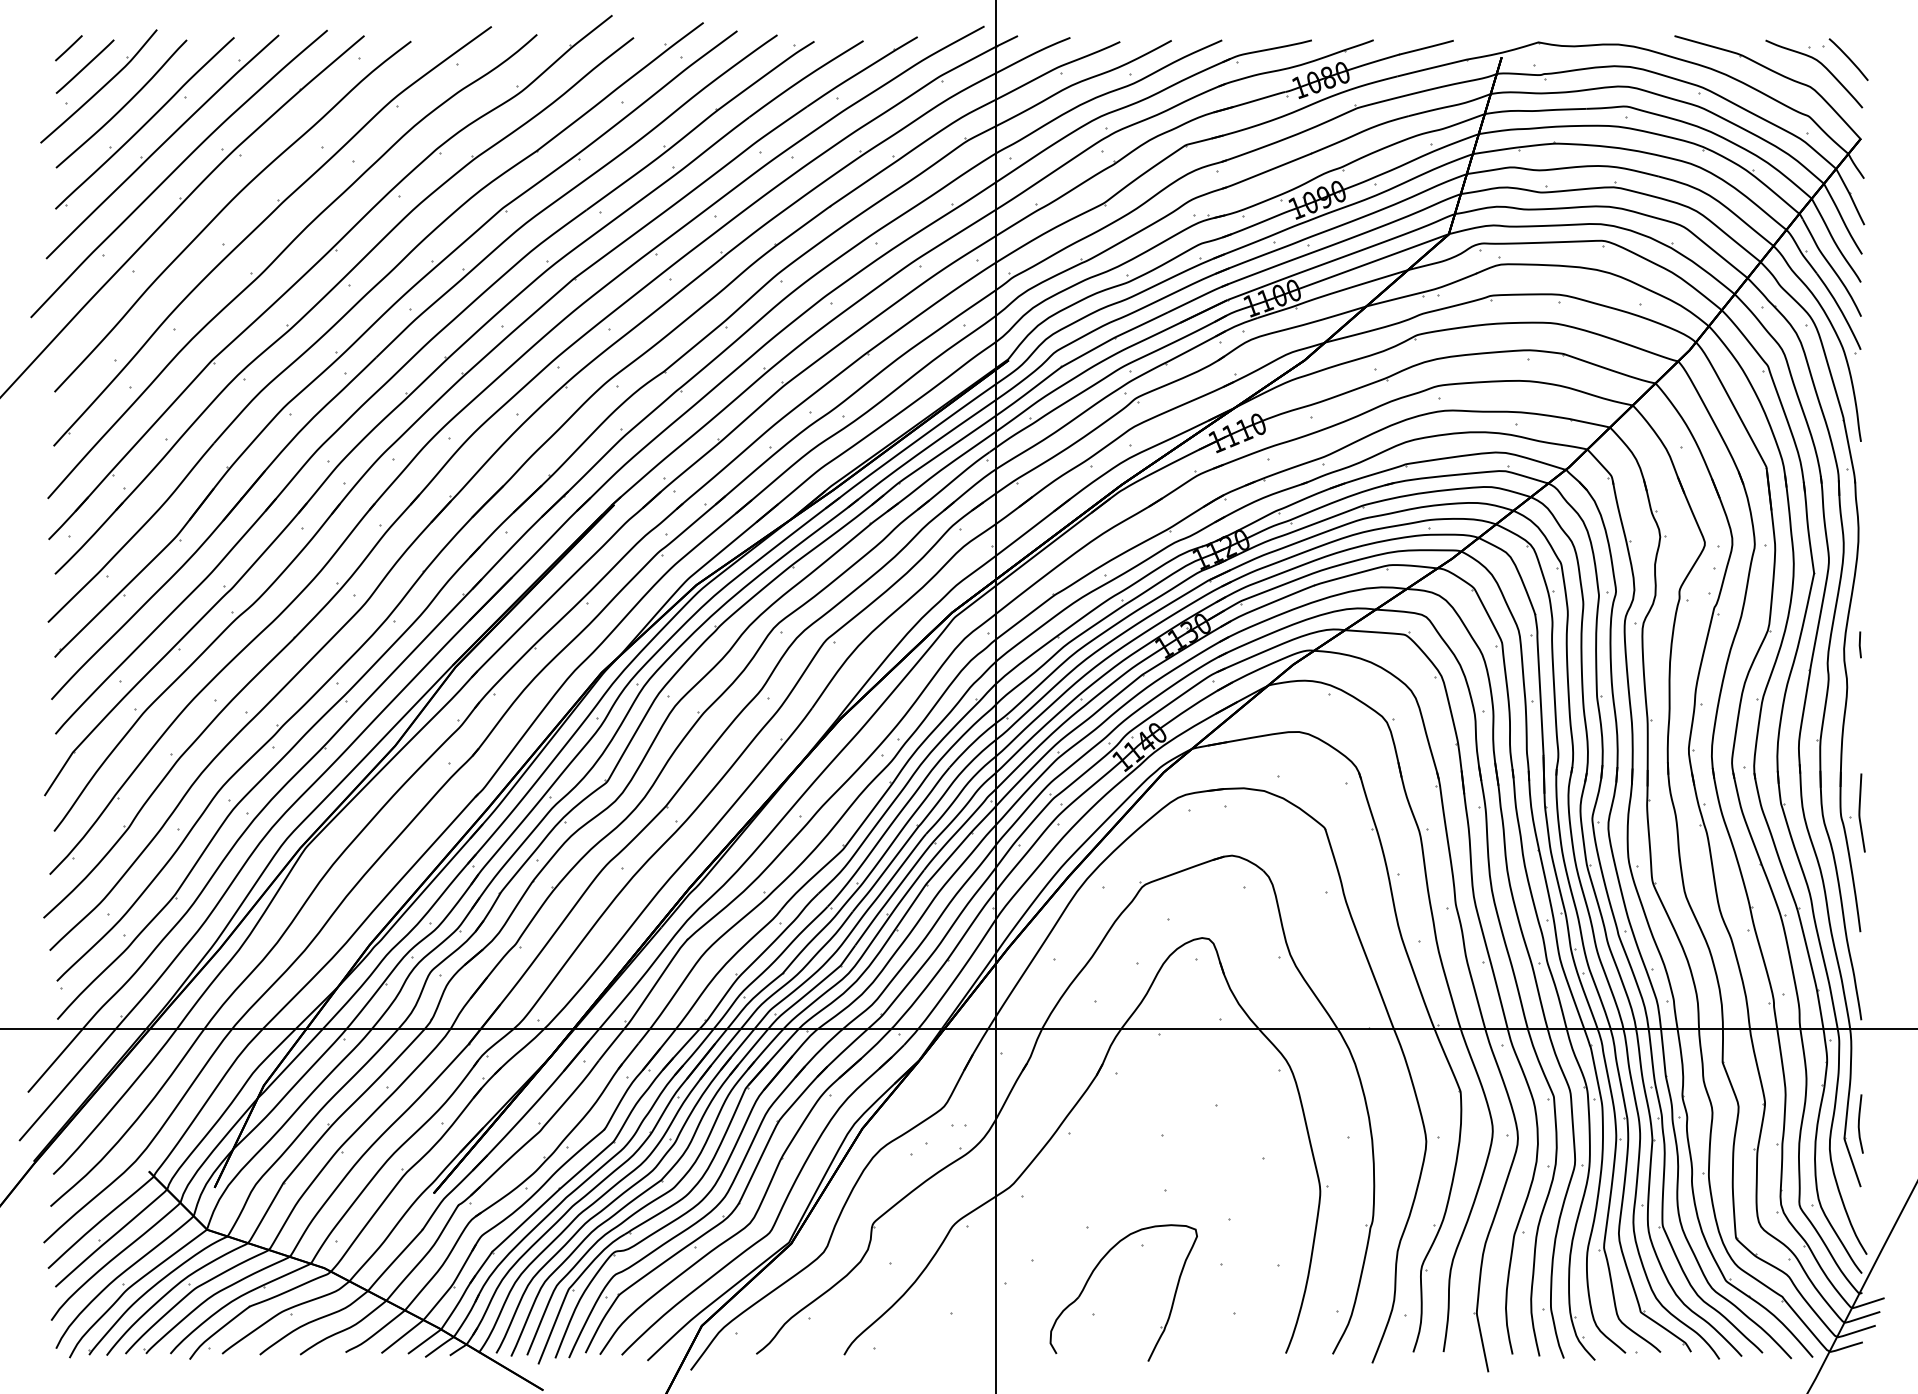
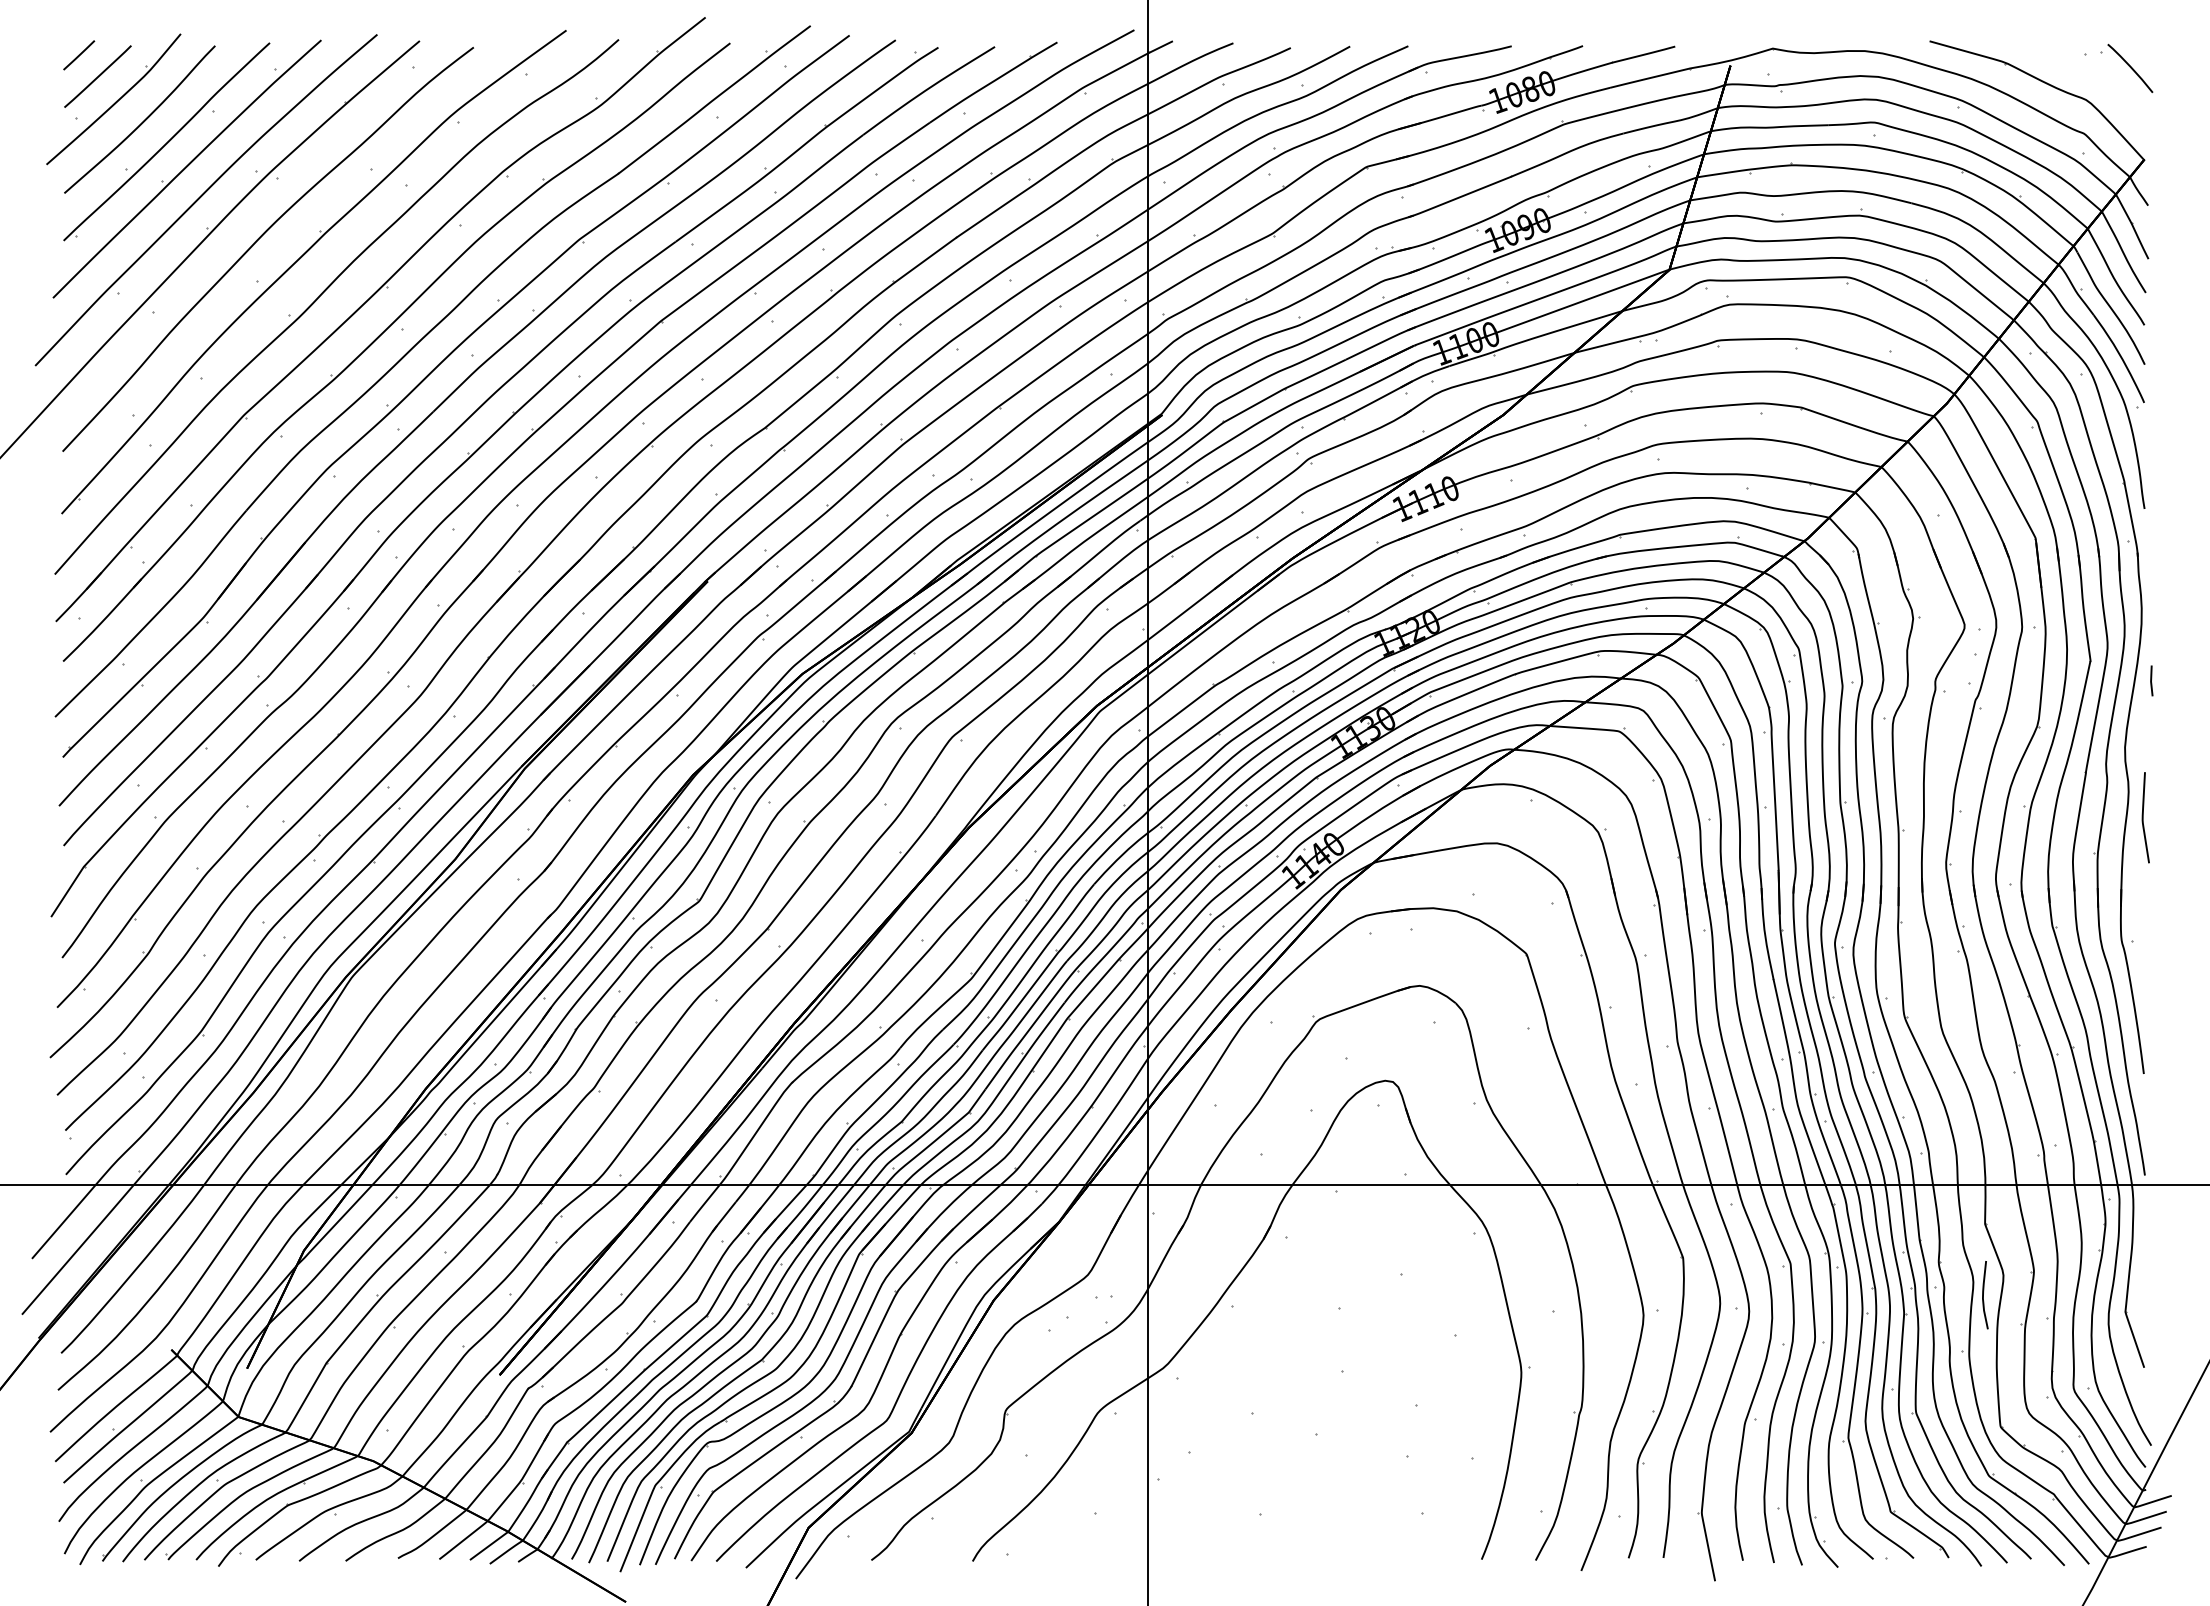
curve: (1820, 64) -> (2097, 73), removed
line: (1860, 644) -> (2151, 680), moved
curve: (1860, 812) -> (2143, 817), moved
curve: (1859, 1124) -> (1983, 1295), moved
part: (1093, 1273) -> (1259, 1467), removed

